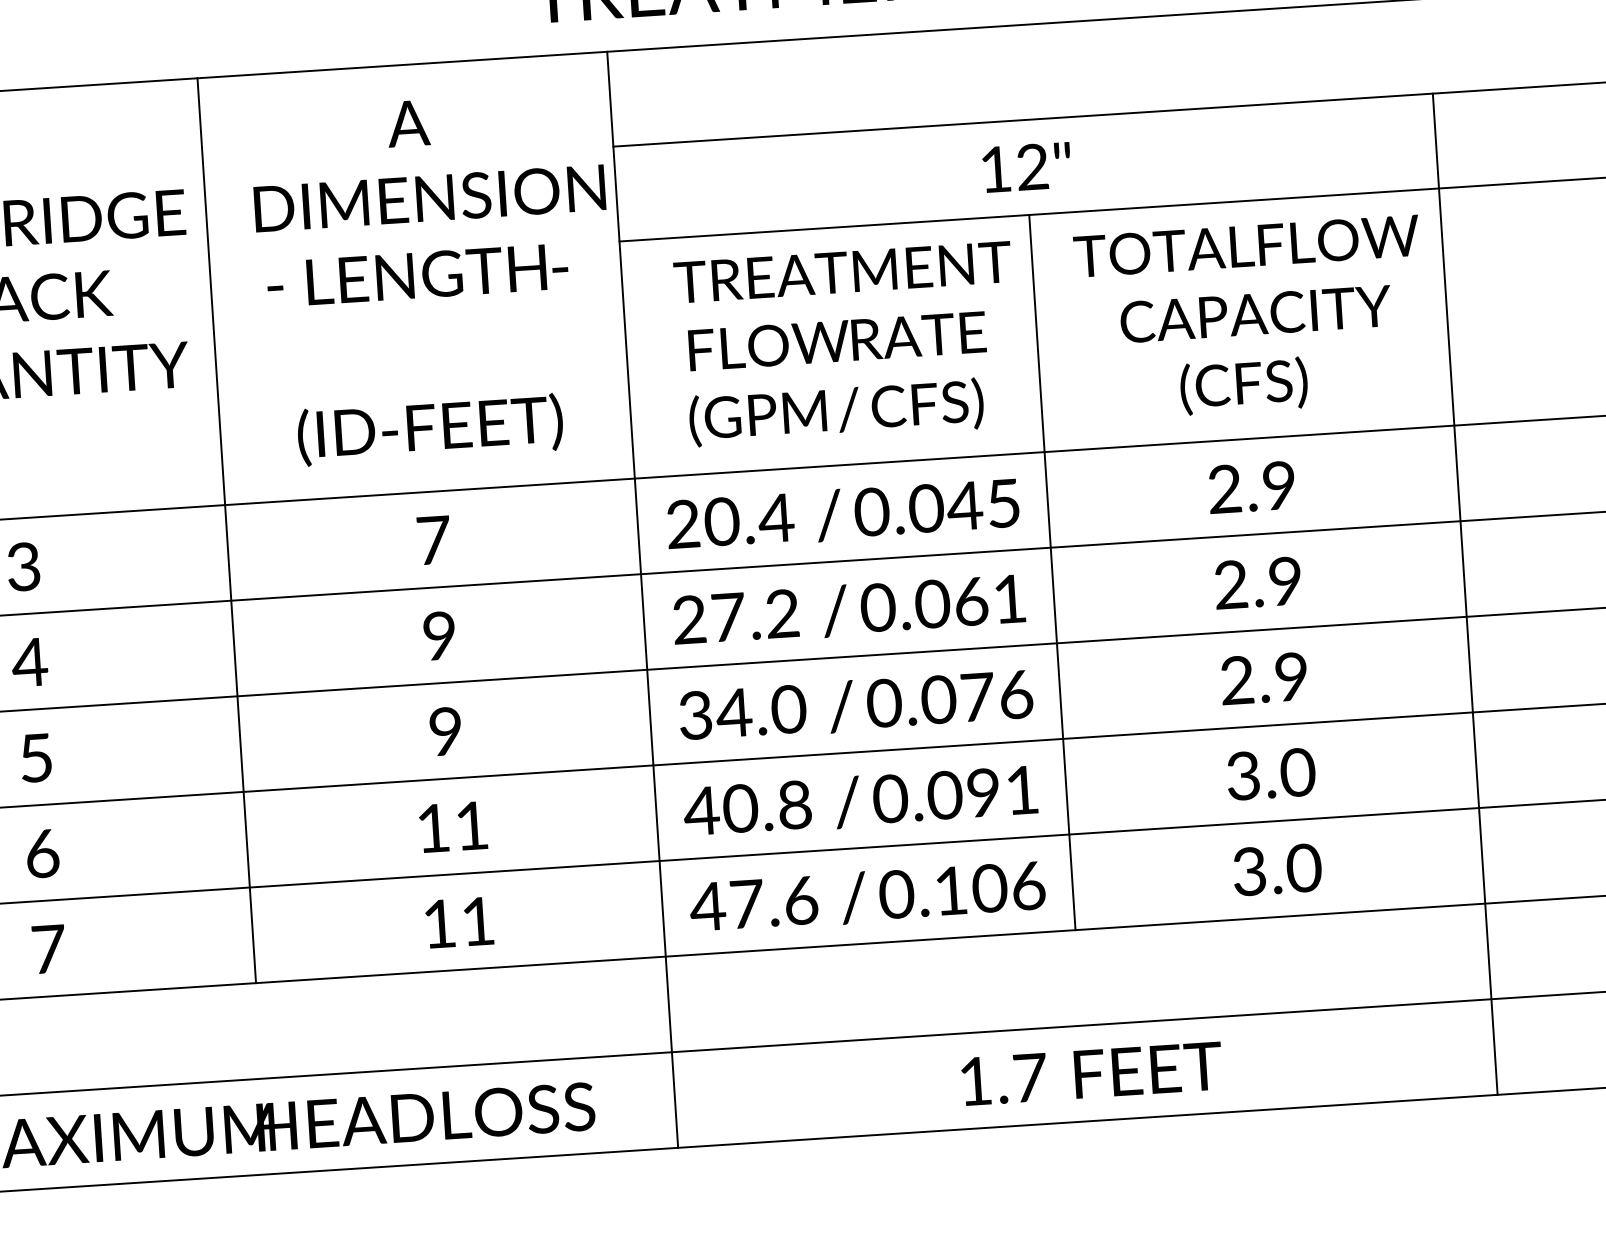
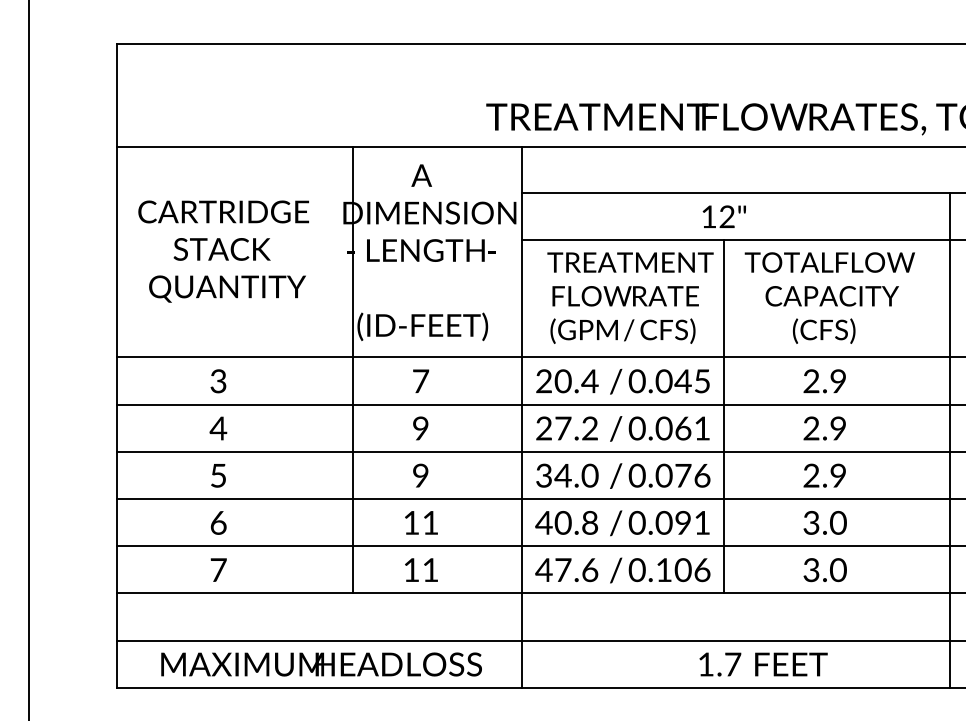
line: (226, 529) -> (353, 369), moved
line: (1465, 594) -> (950, 440), moved
text: (1091, 1073) -> (763, 664), moved

